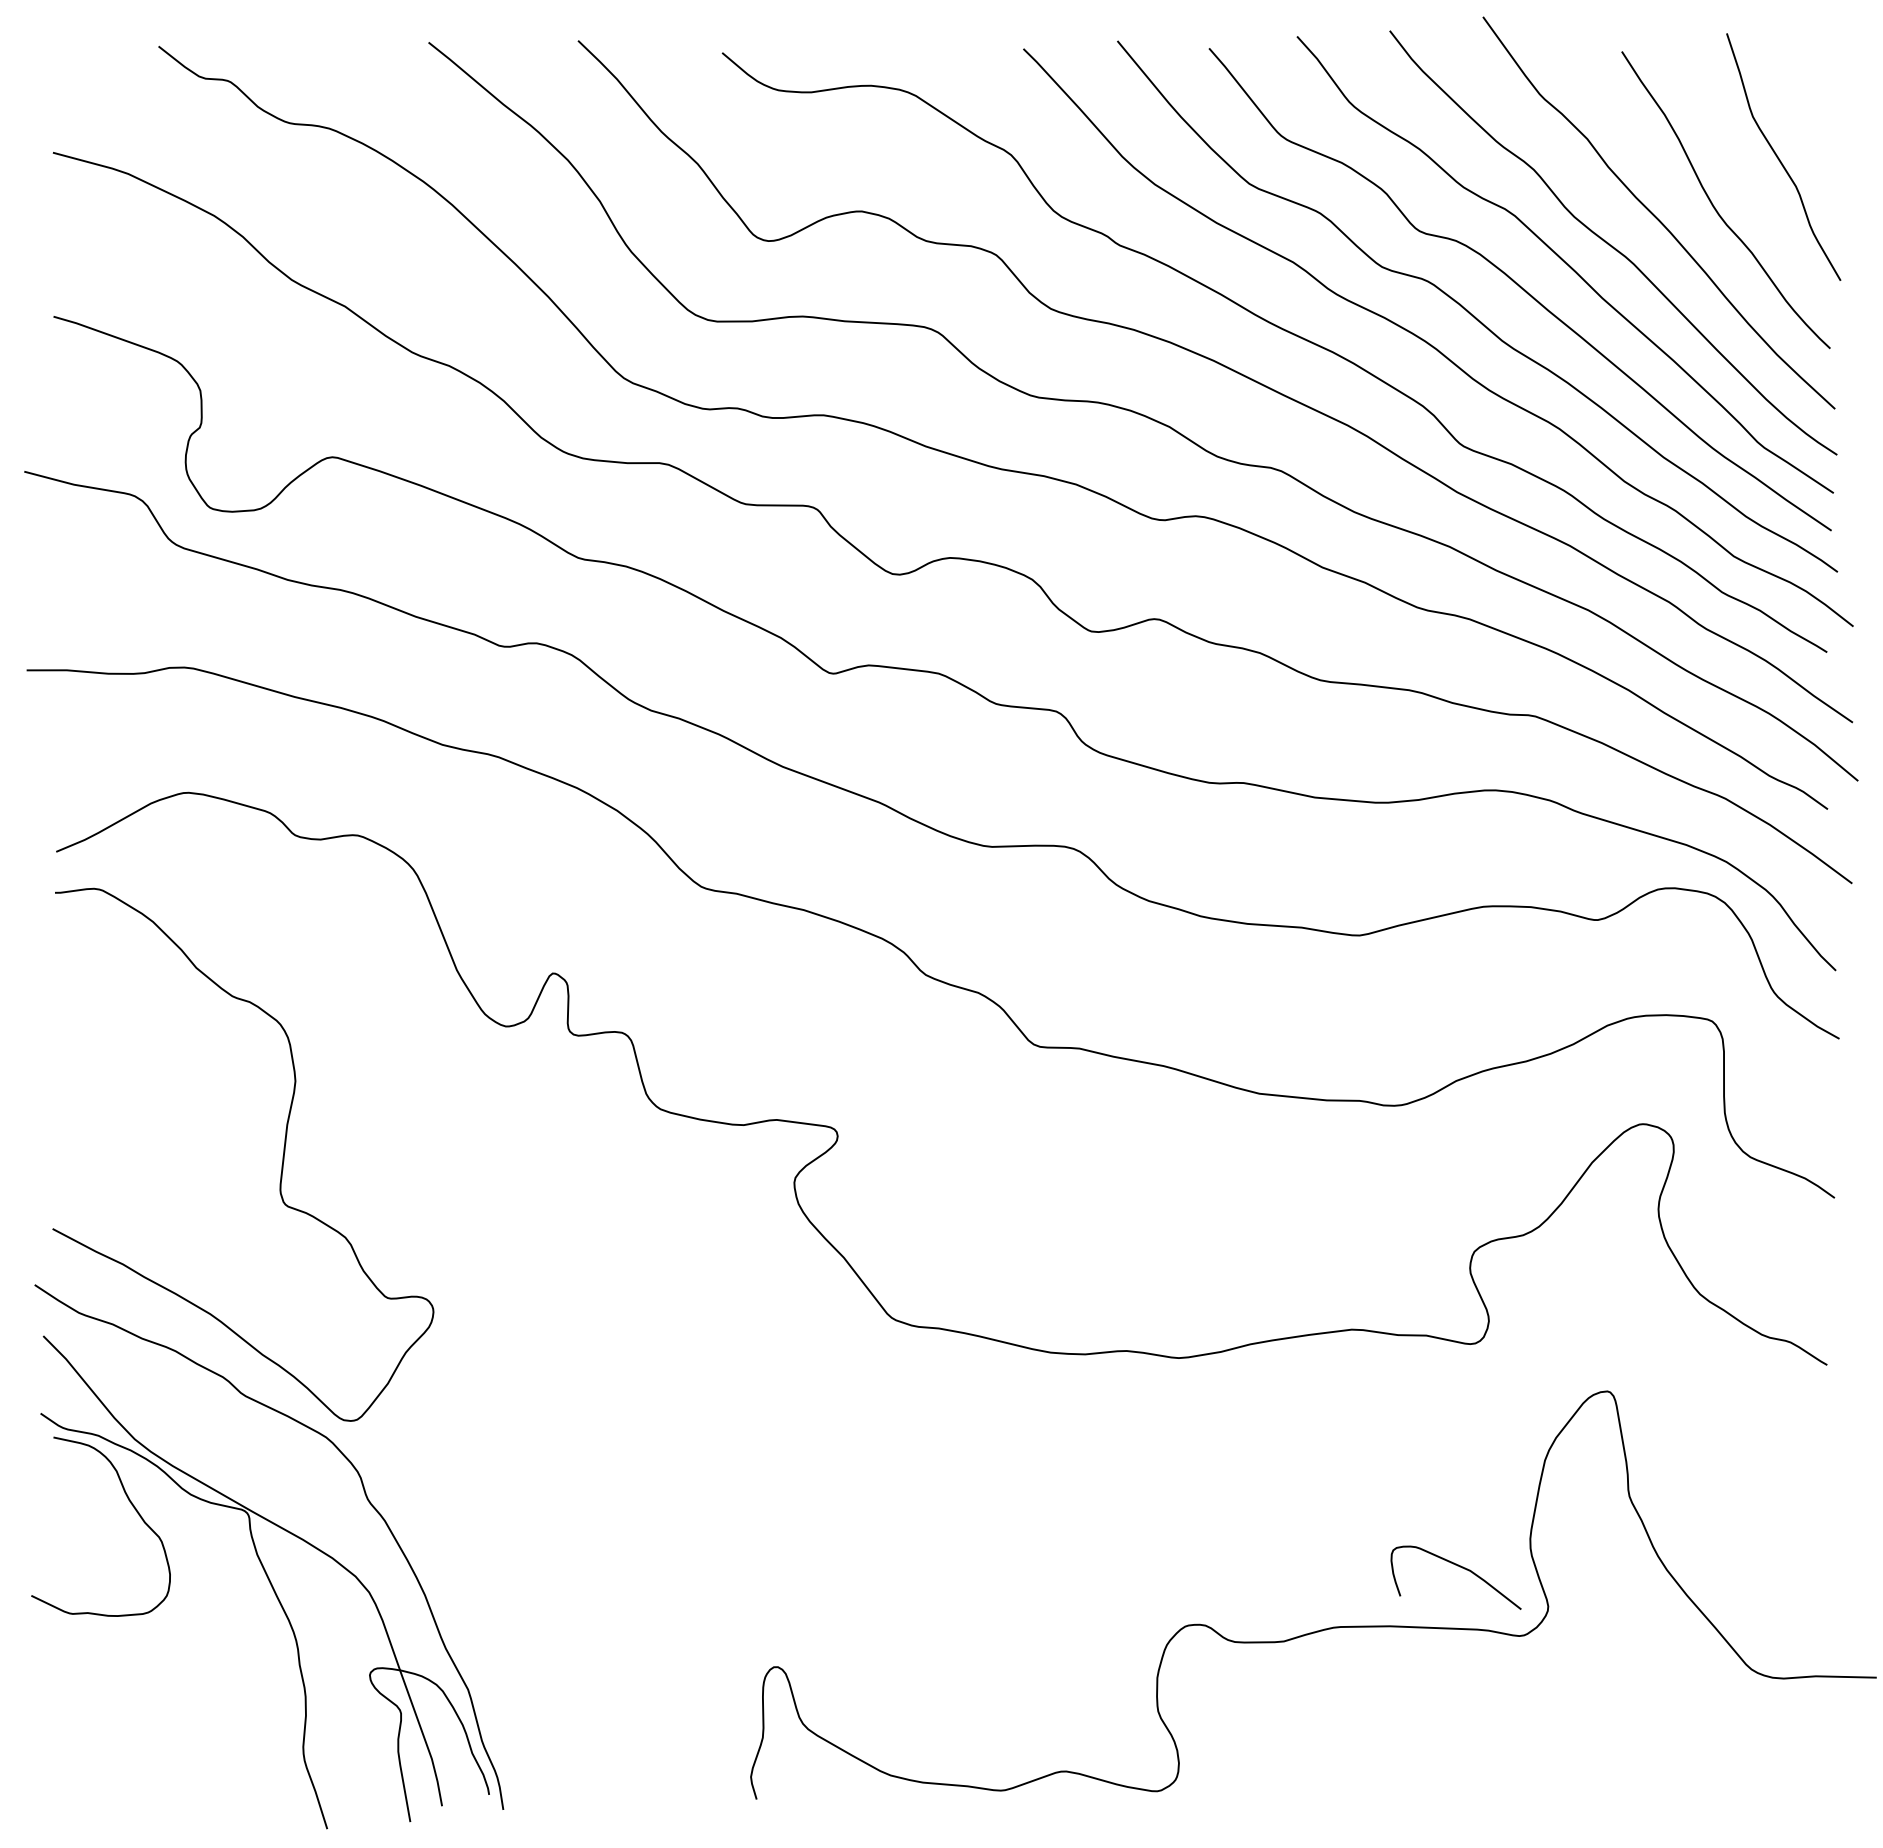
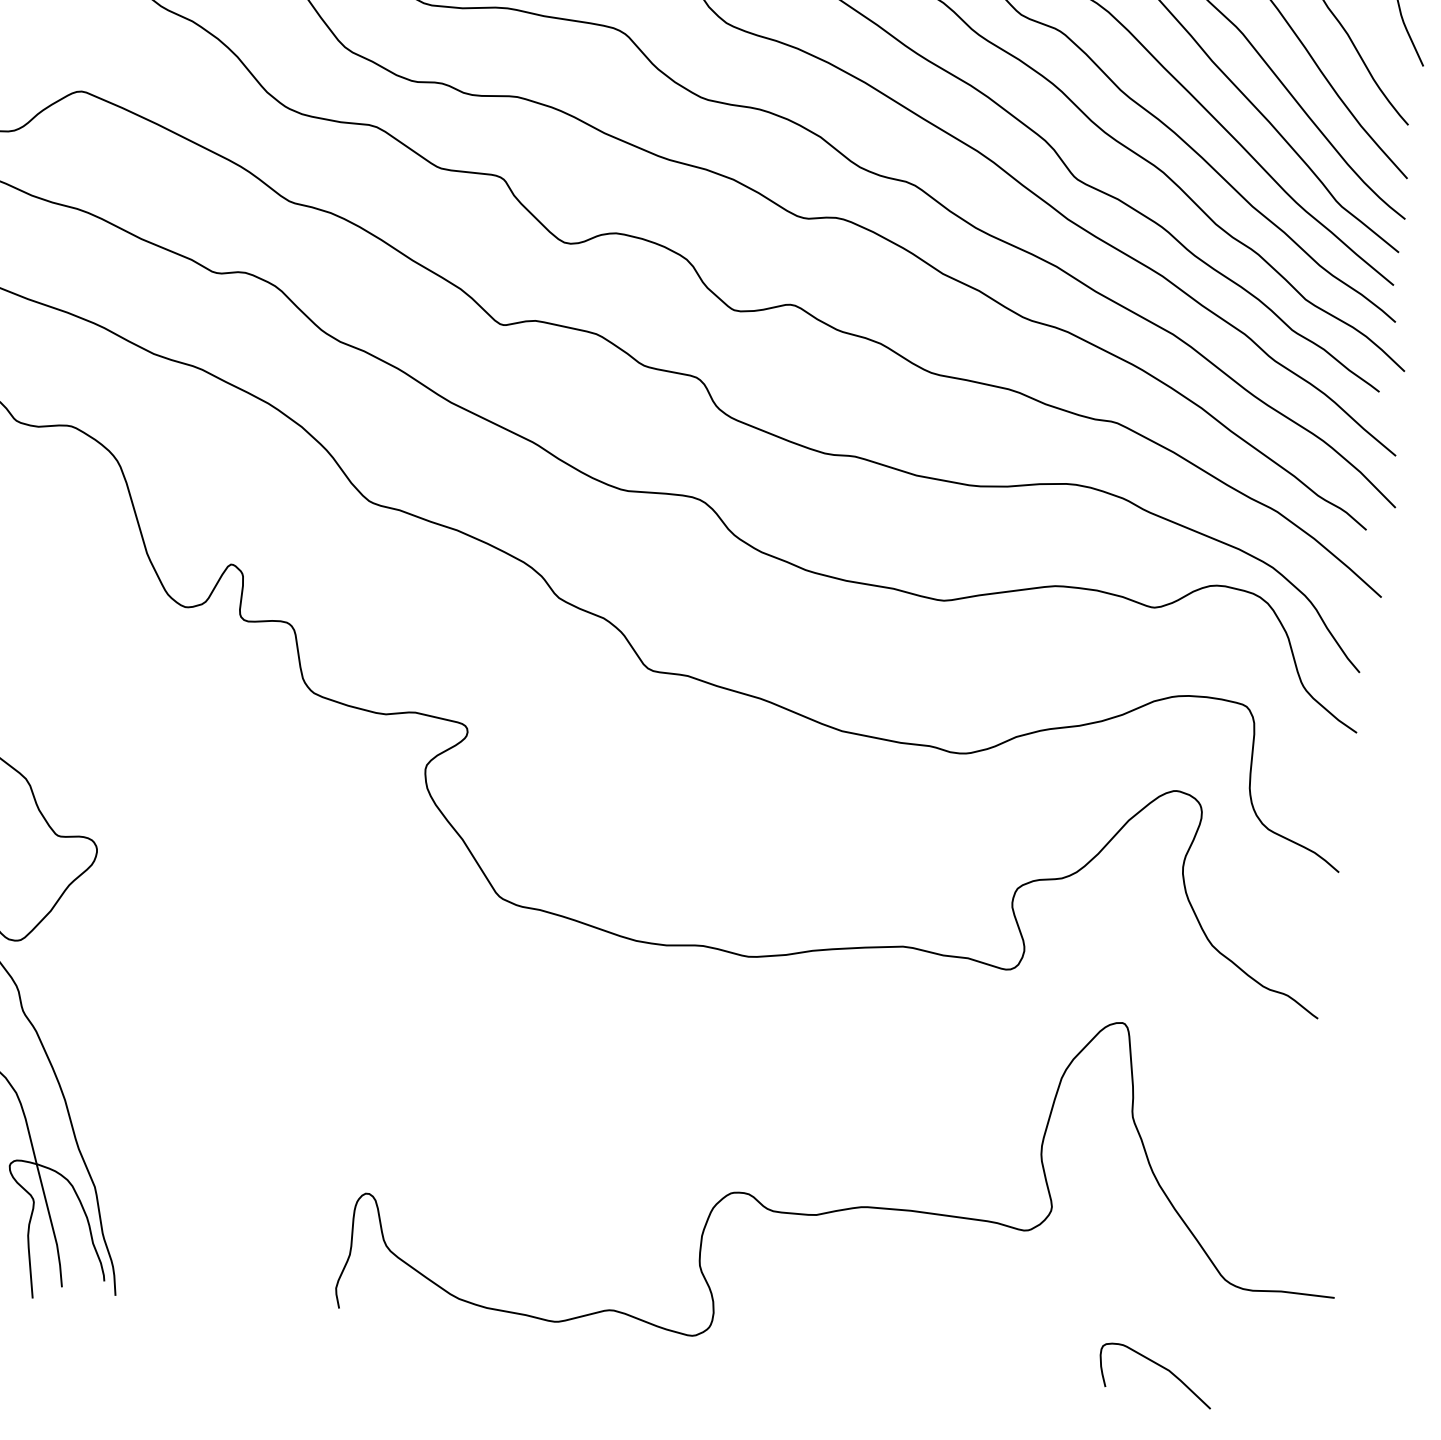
curve: (1459, 1567) -> (1159, 1366), moved

